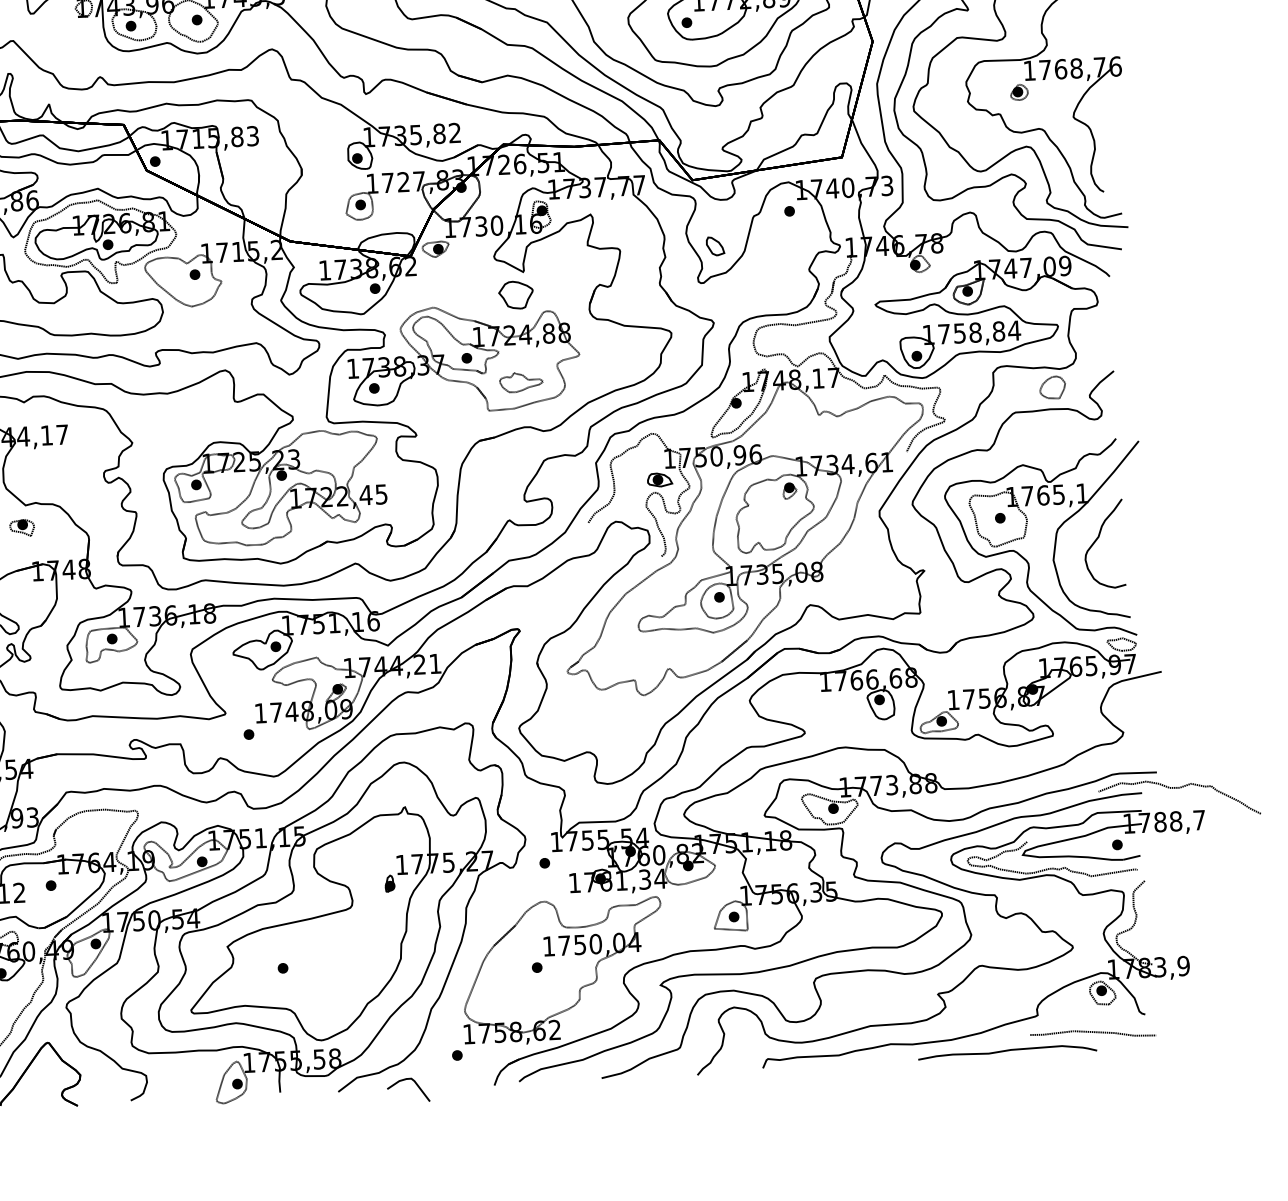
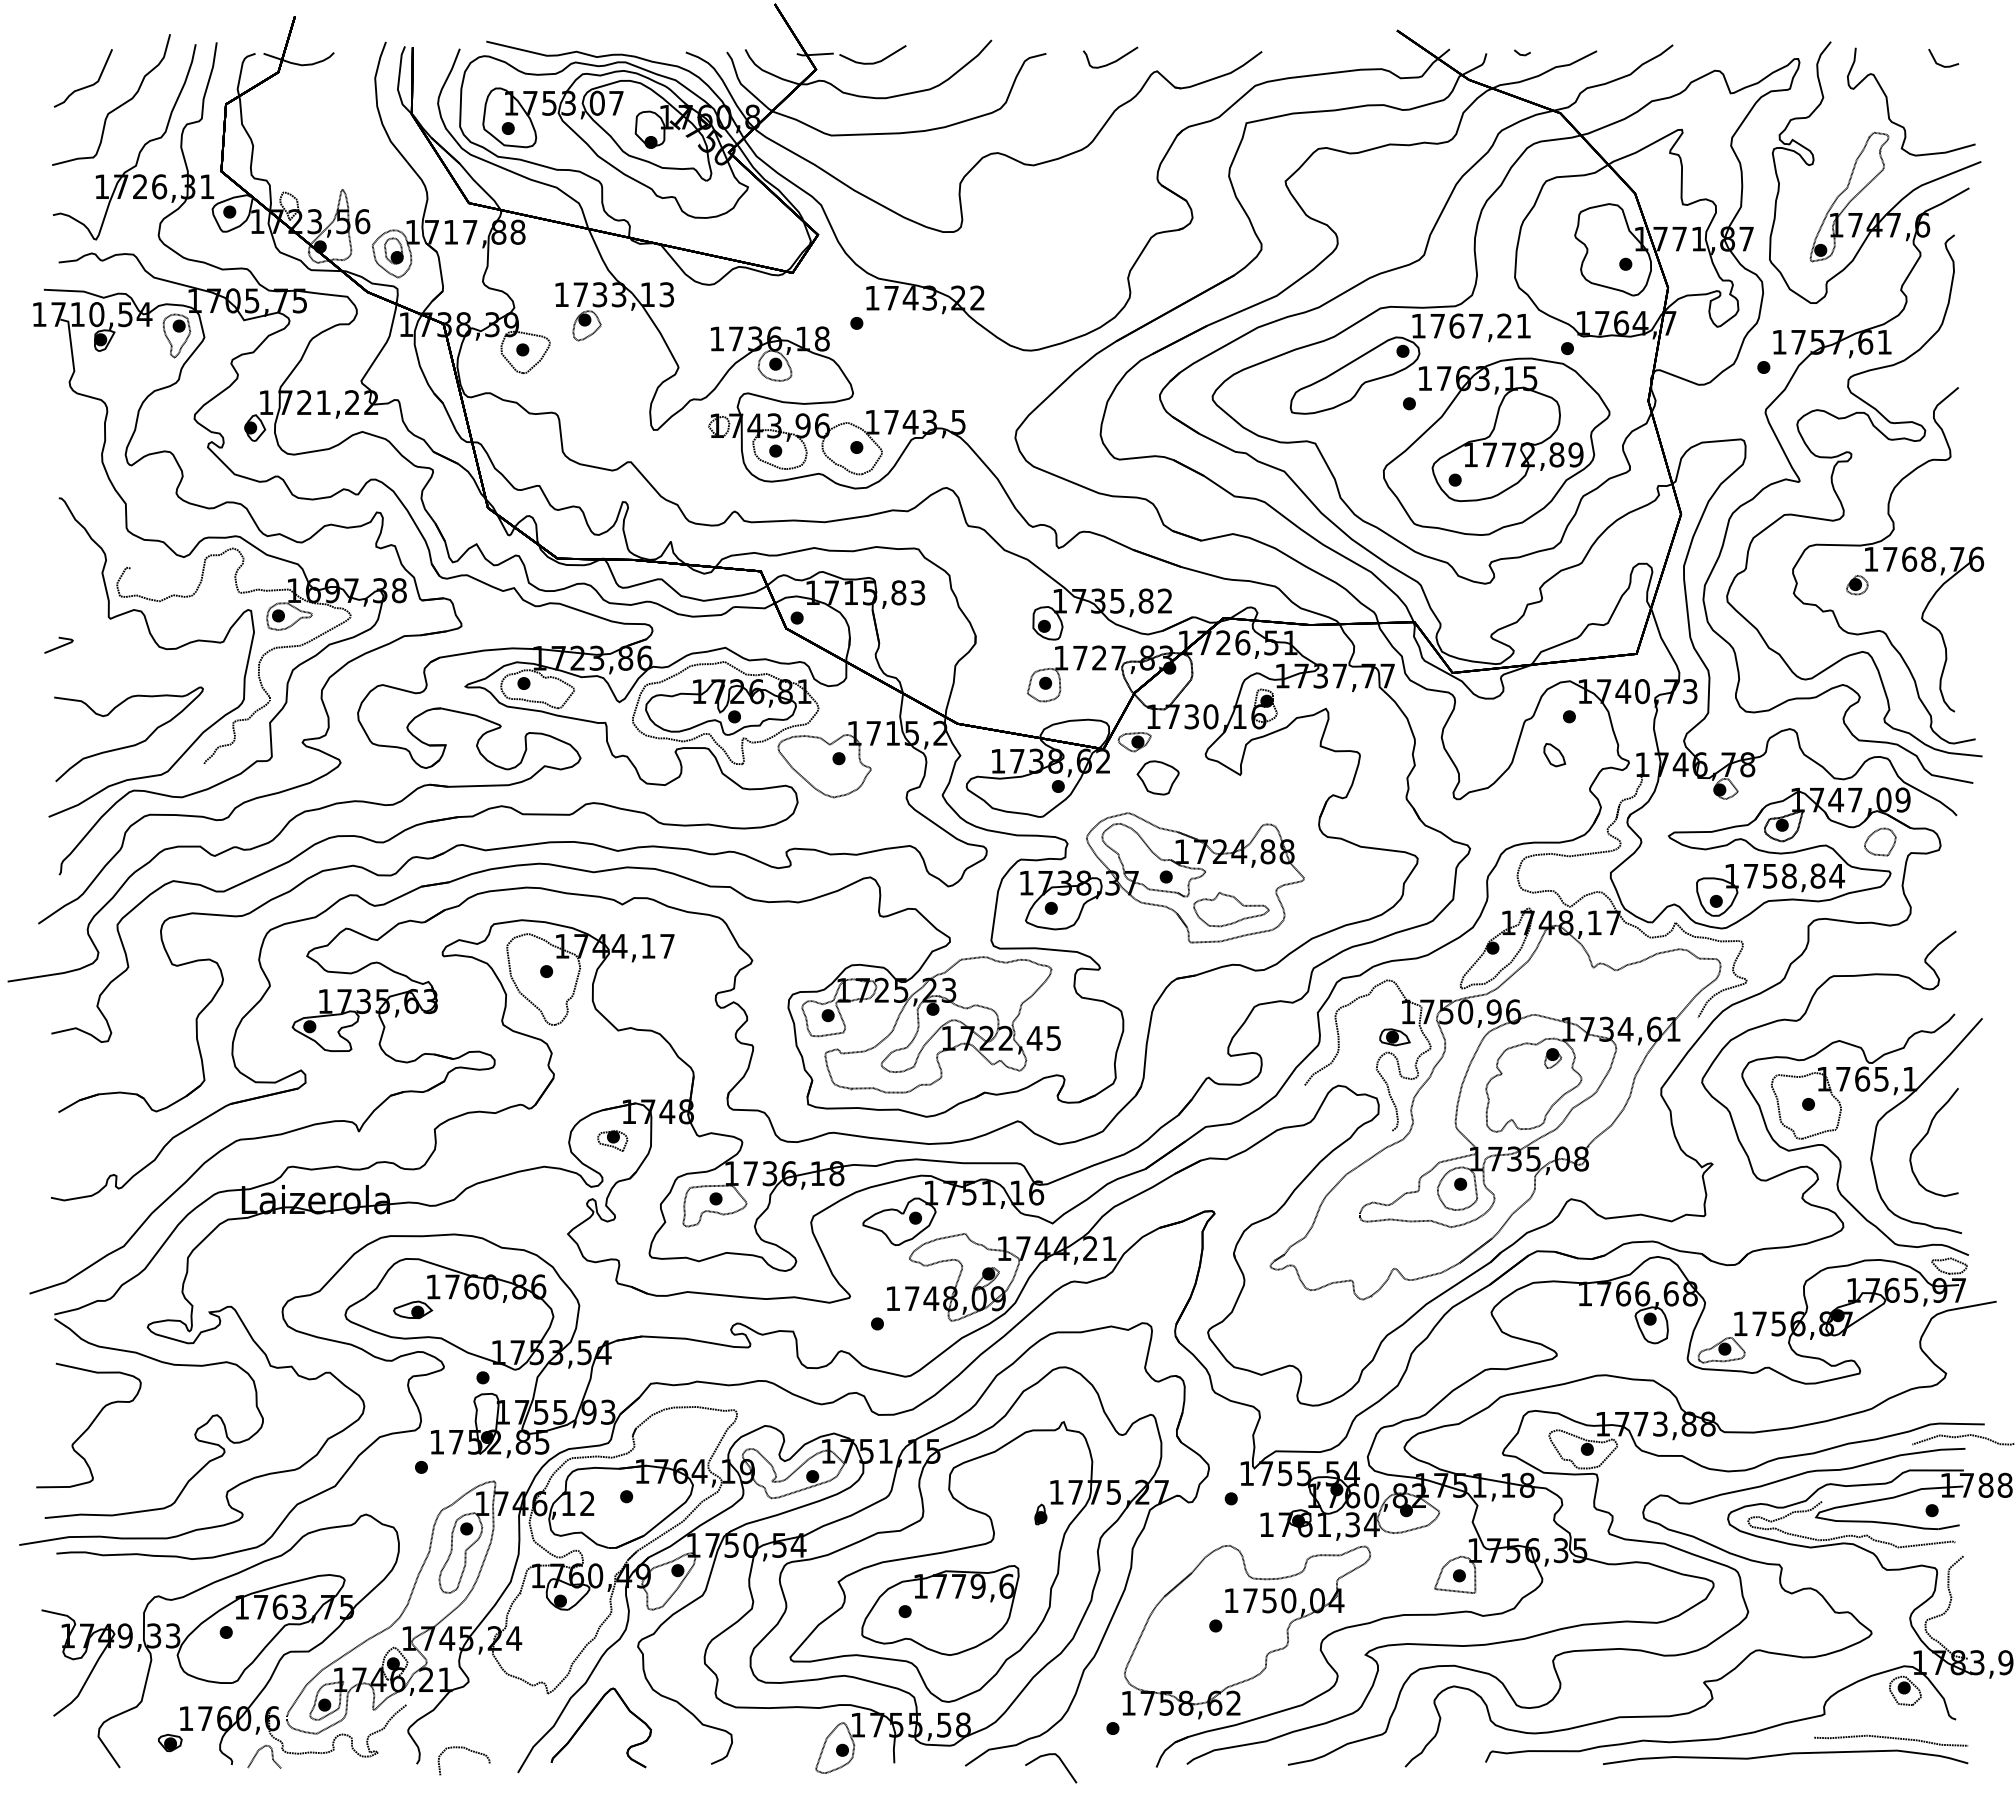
part: (715, 246) -> (1554, 755), moved
part: (515, 294) -> (1157, 777), moved
part: (521, 382) -> (1231, 909), size x1.43
part: (1052, 387) -> (1880, 841), moved
part: (22, 527) -> (612, 1140), moved
part: (311, 966) -> (940, 1610), added
part: (1007, 1051) -> (1785, 1756), size x1.67

